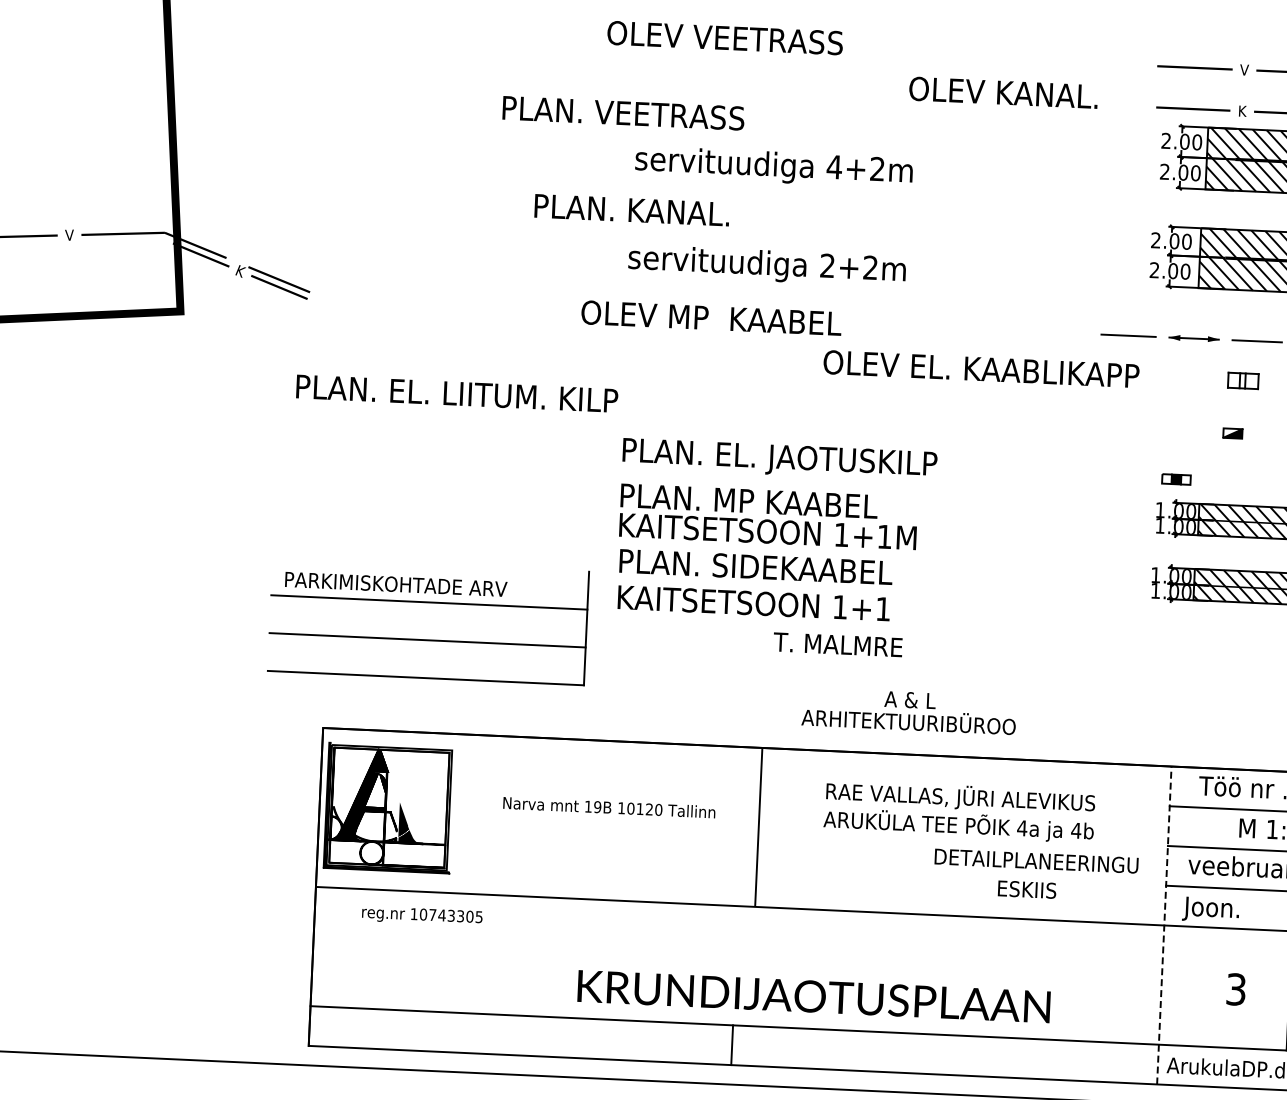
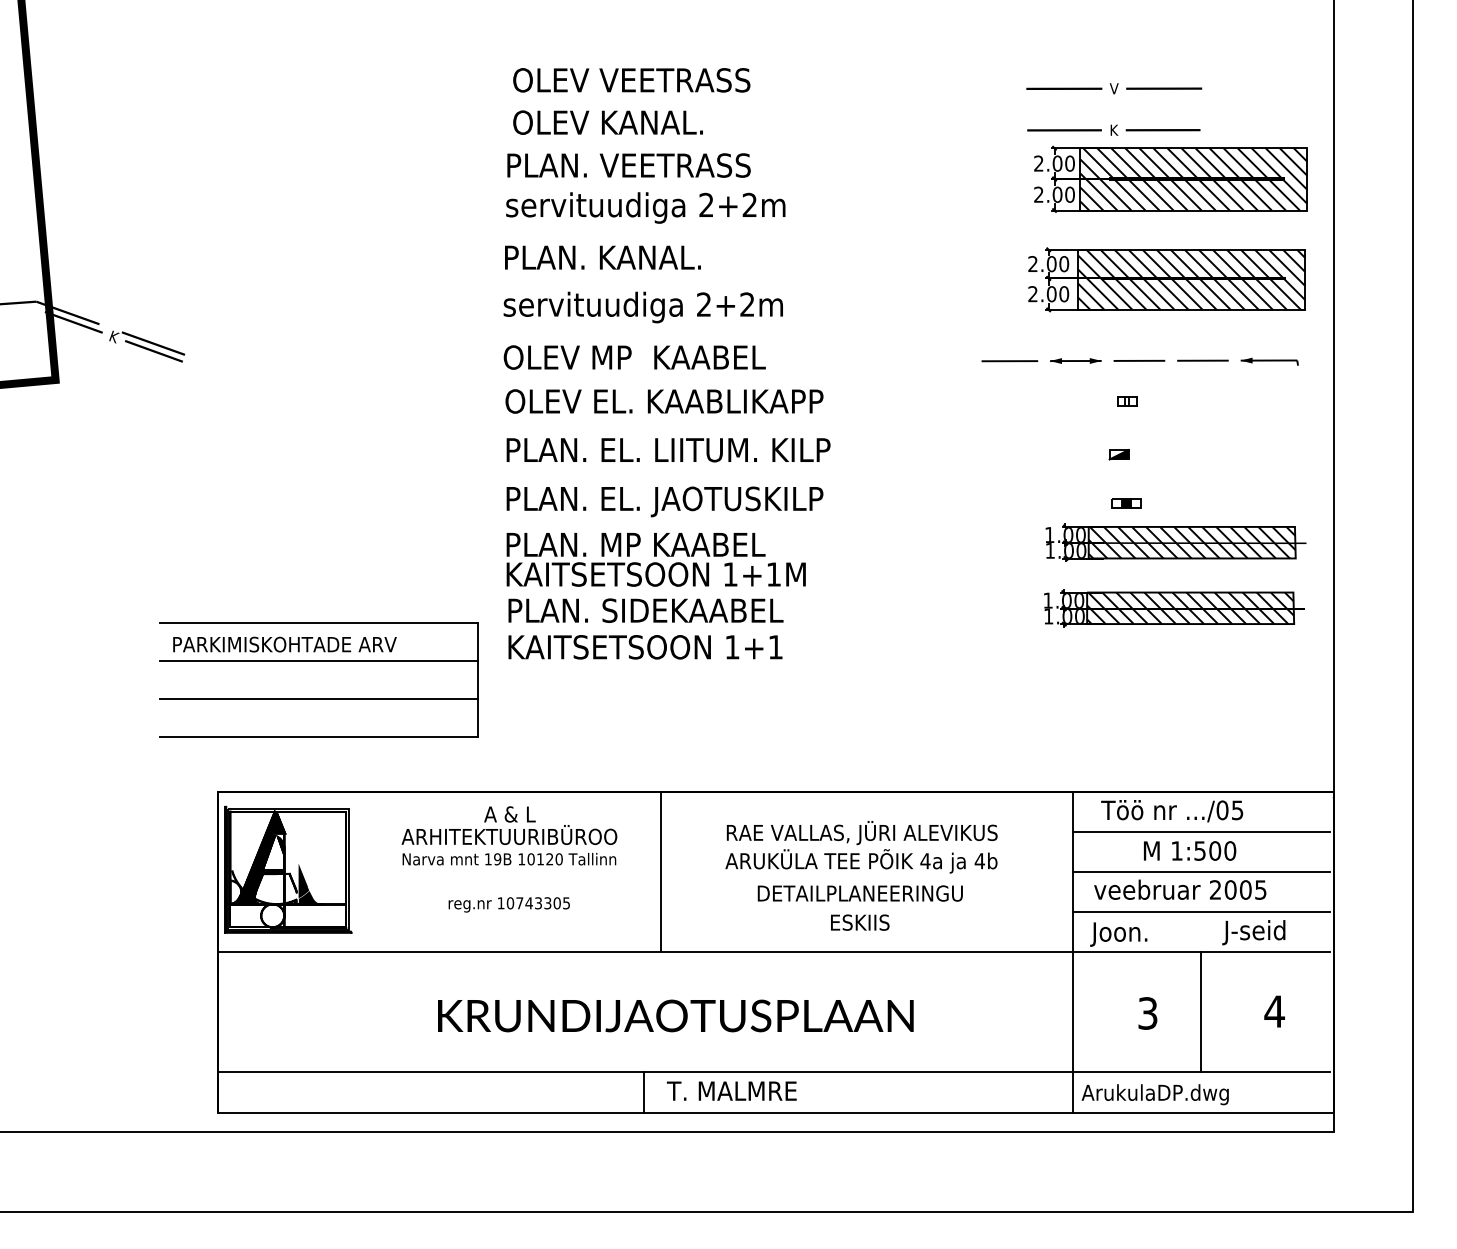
text: (724, 38) -> (631, 80), moved
text: (1003, 92) -> (607, 122), moved
text: (623, 113) -> (628, 165), moved
text: (834, 166) -> (706, 204), 4+2m -> 2+2m
text: (631, 210) -> (602, 257), moved
text: (711, 318) -> (634, 357), moved
text: (981, 369) -> (664, 401), moved
part: (1243, 381) -> (1127, 401), size x0.62
text: (457, 394) -> (668, 450), moved
part: (1176, 479) -> (1126, 503), moved
line: (430, 564) -> (318, 623), added
text: (837, 644) -> (731, 1090), moved
text: (909, 711) -> (509, 825), moved
text: (1035, 861) -> (859, 893), moved
text: (1027, 889) -> (860, 922), moved
text: (421, 915) -> (508, 904), moved
line: (1164, 924) -> (1072, 951), dashed -> solid
text: (813, 996) -> (675, 1015), moved

